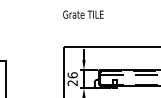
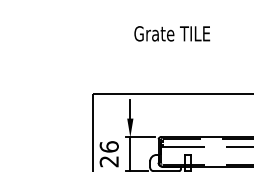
text: (83, 14) -> (172, 33), moved

